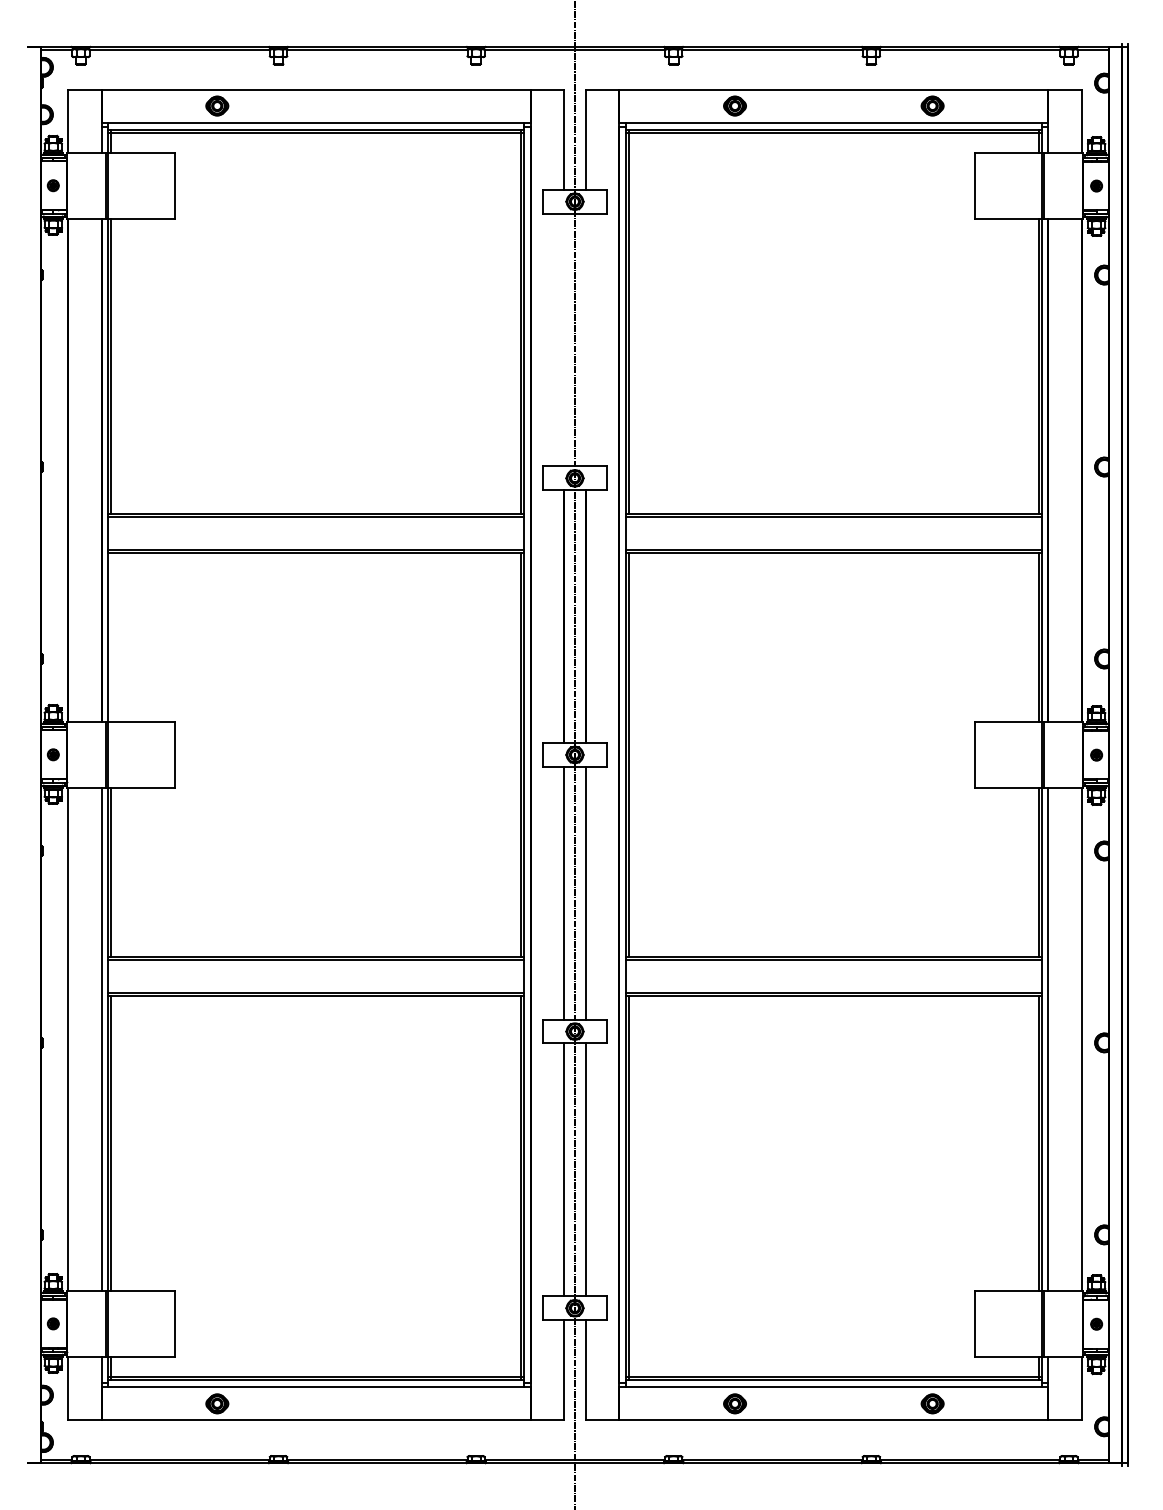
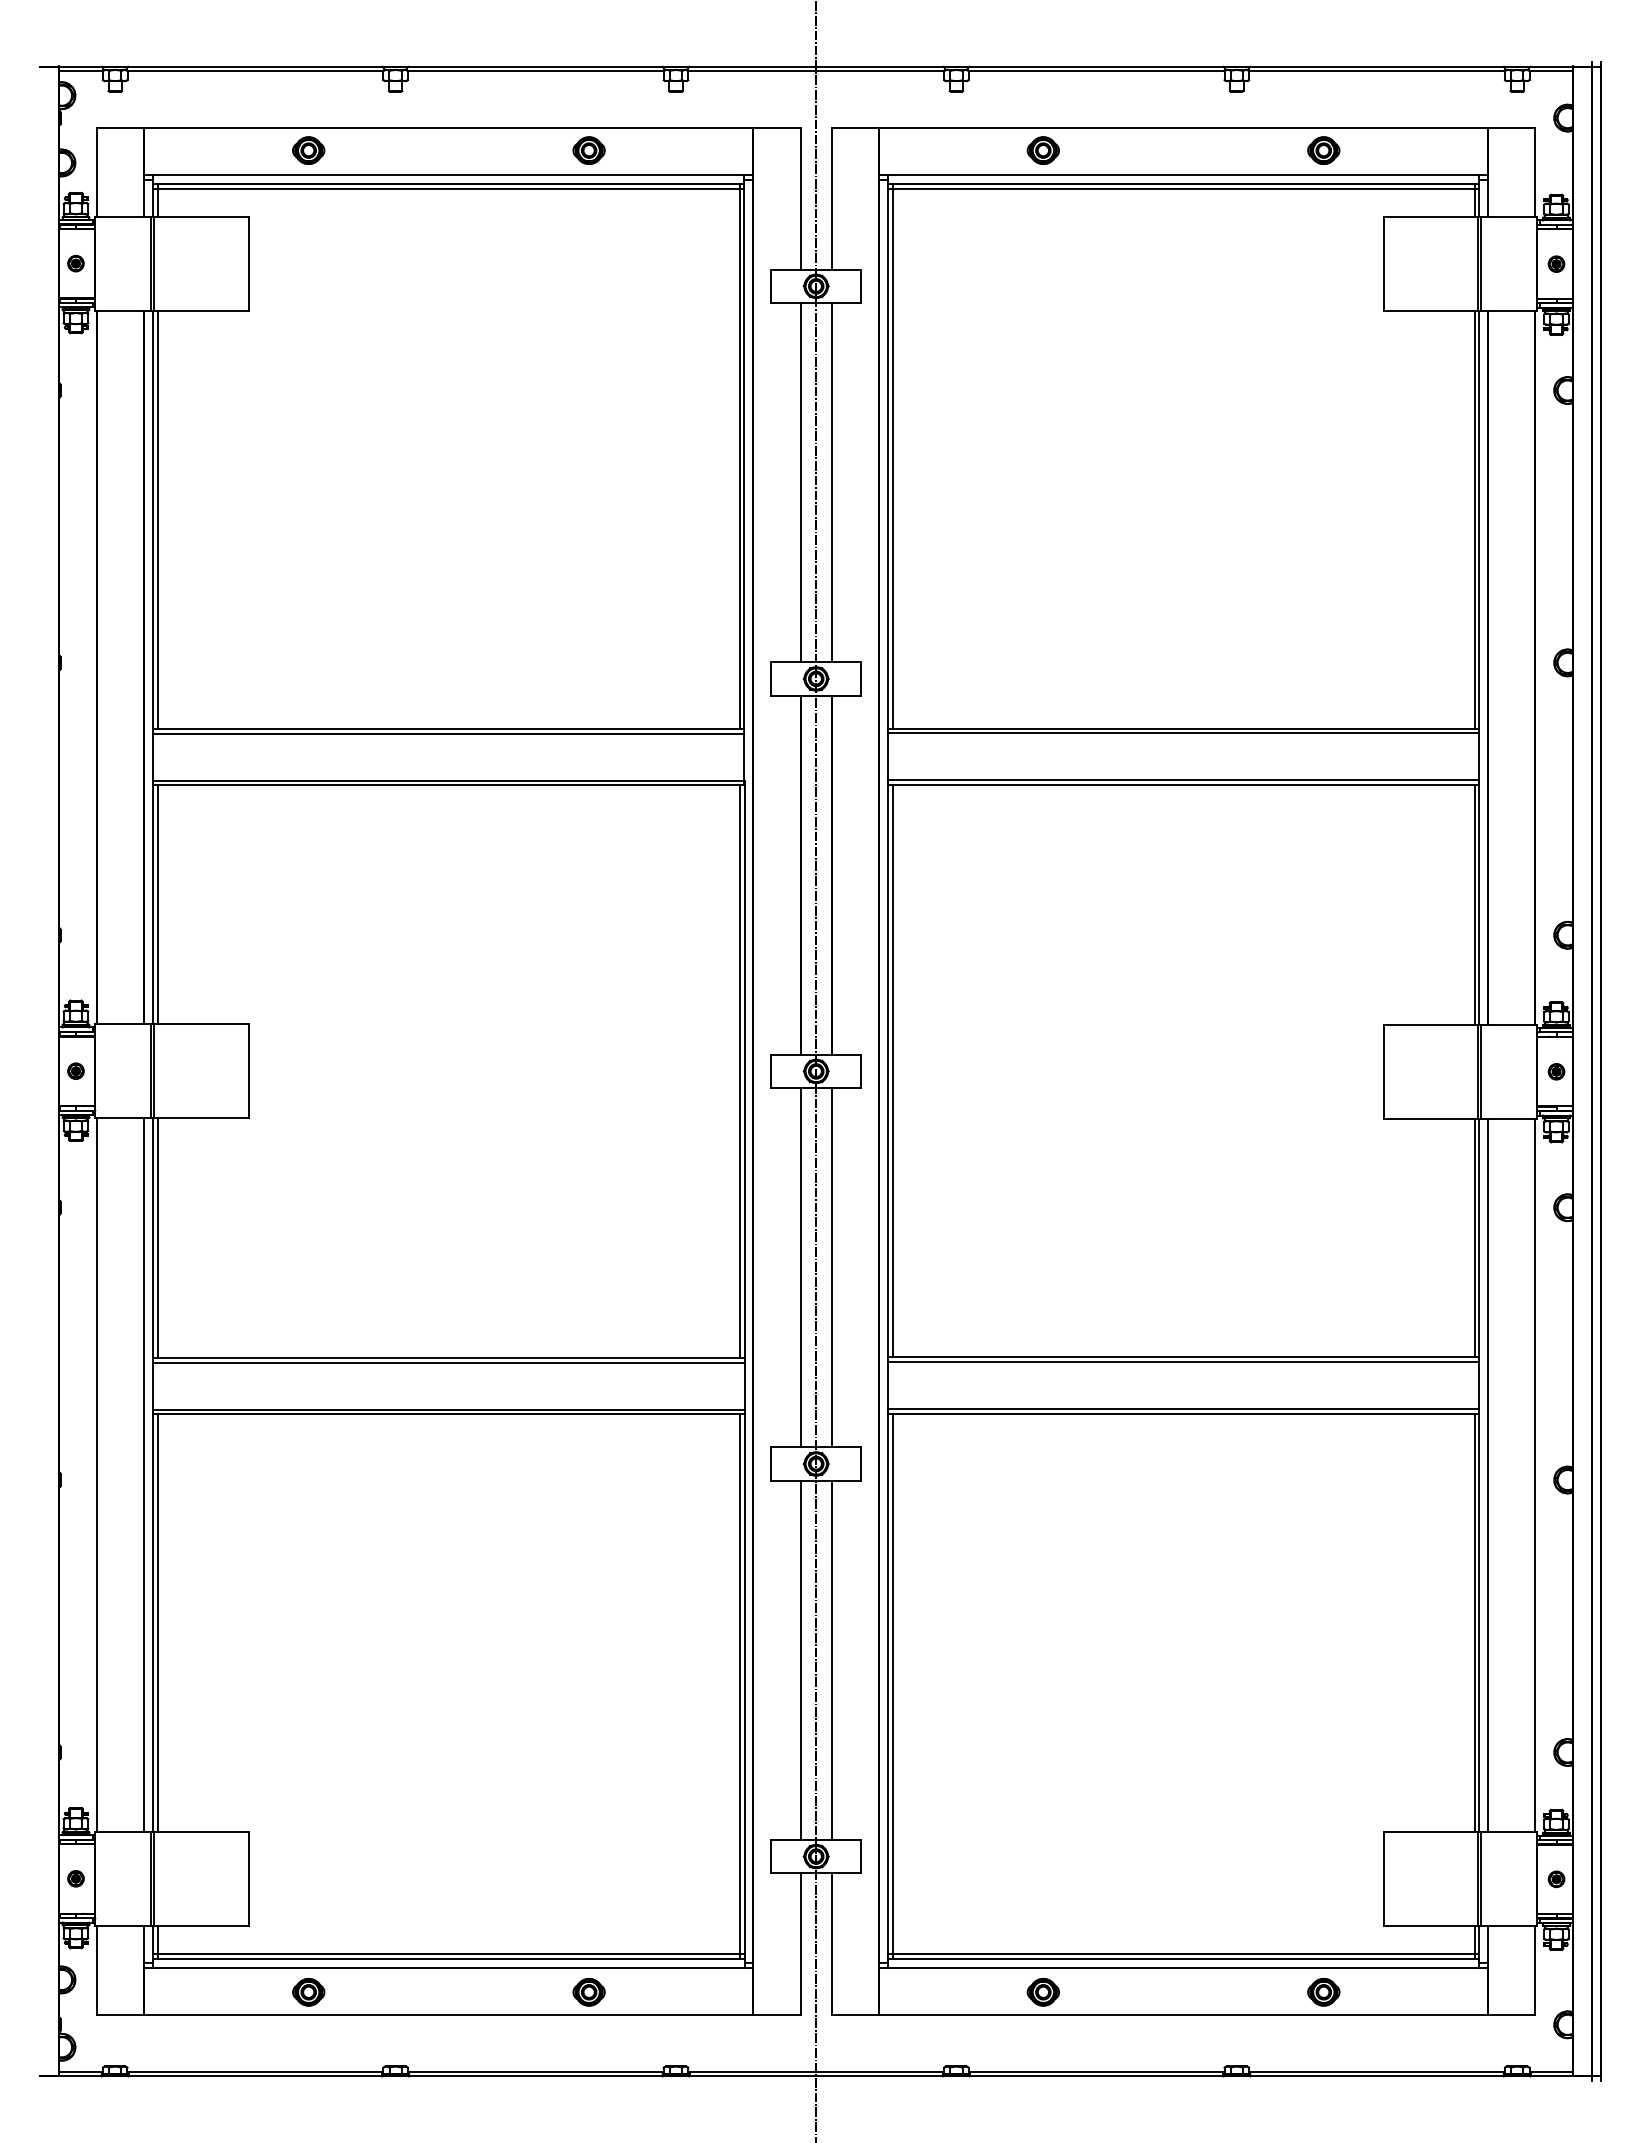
part: (414, 105) -> (588, 150), added
line: (563, 339) -> (800, 482), added
line: (585, 339) -> (831, 482), added
line: (110, 637) -> (157, 904), added
part: (414, 1404) -> (588, 1992), added

